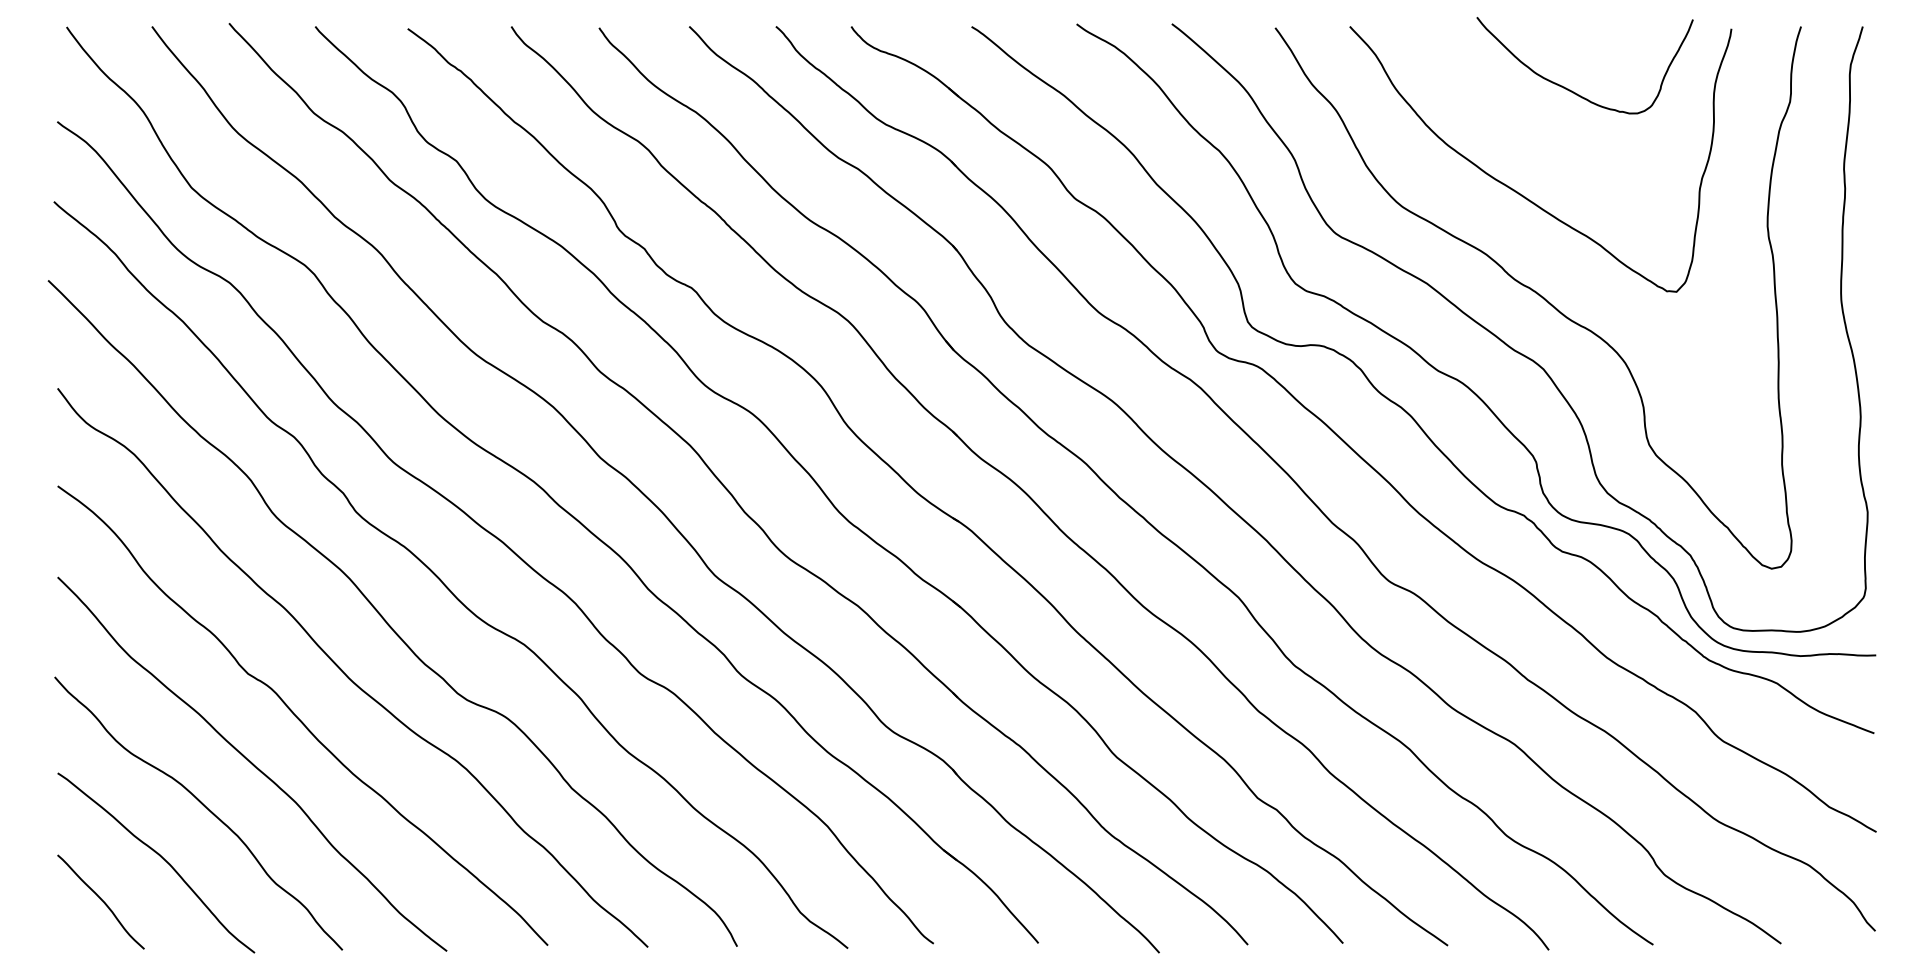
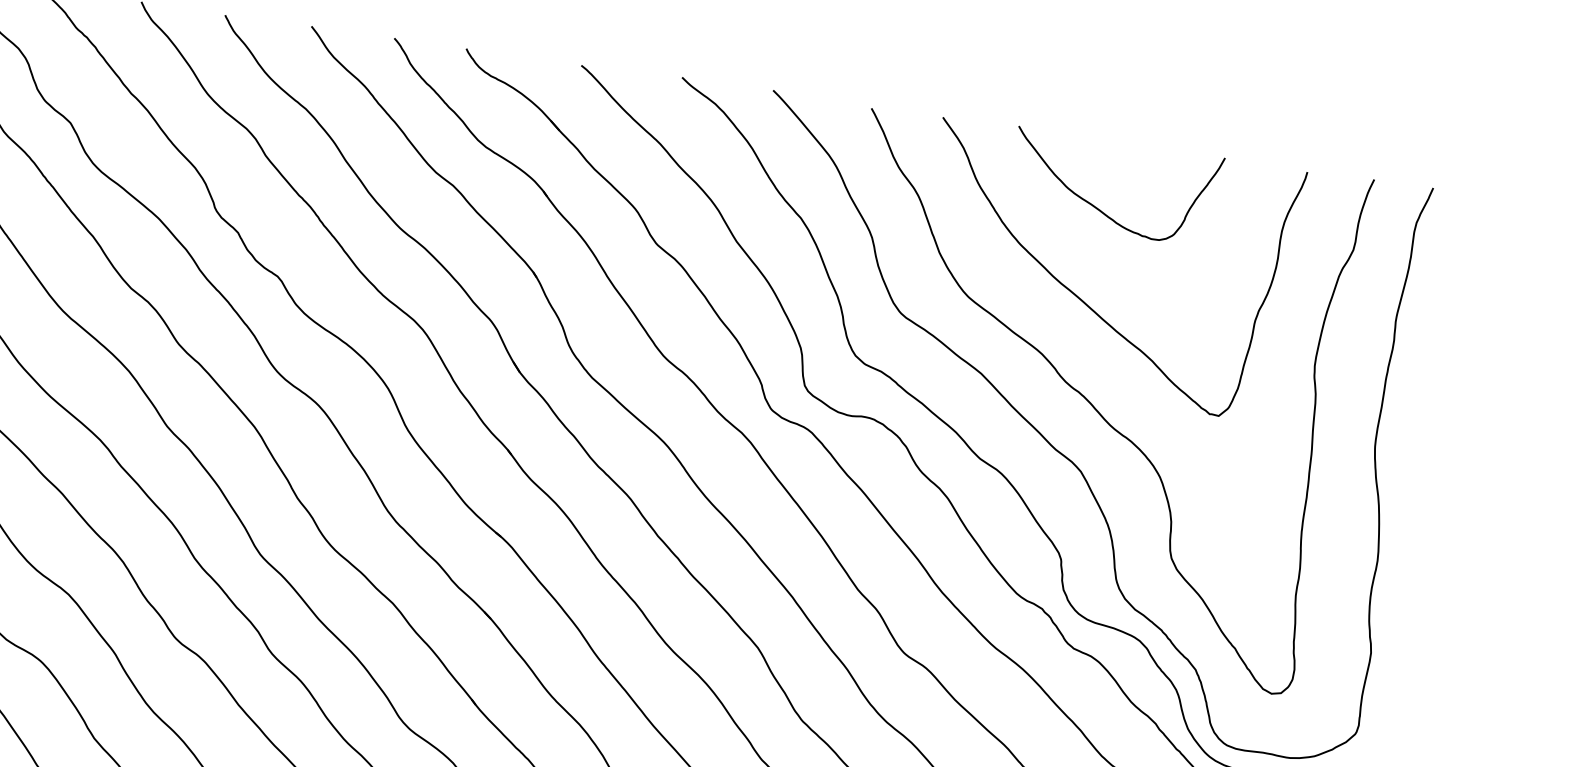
curve: (1572, 90) -> (1100, 209), moved

